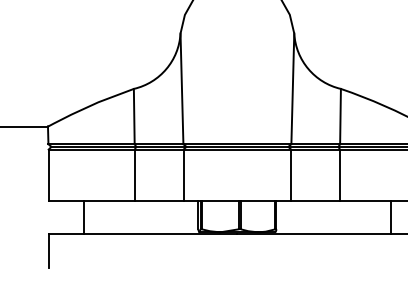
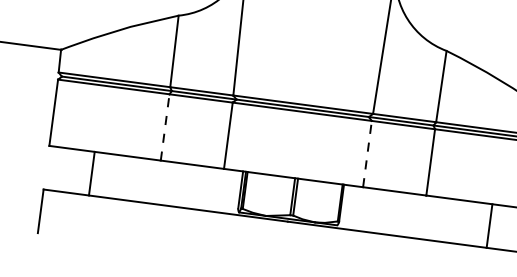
line: (134, 175) -> (164, 127), solid -> dashed
line: (291, 175) -> (367, 154), solid -> dashed

